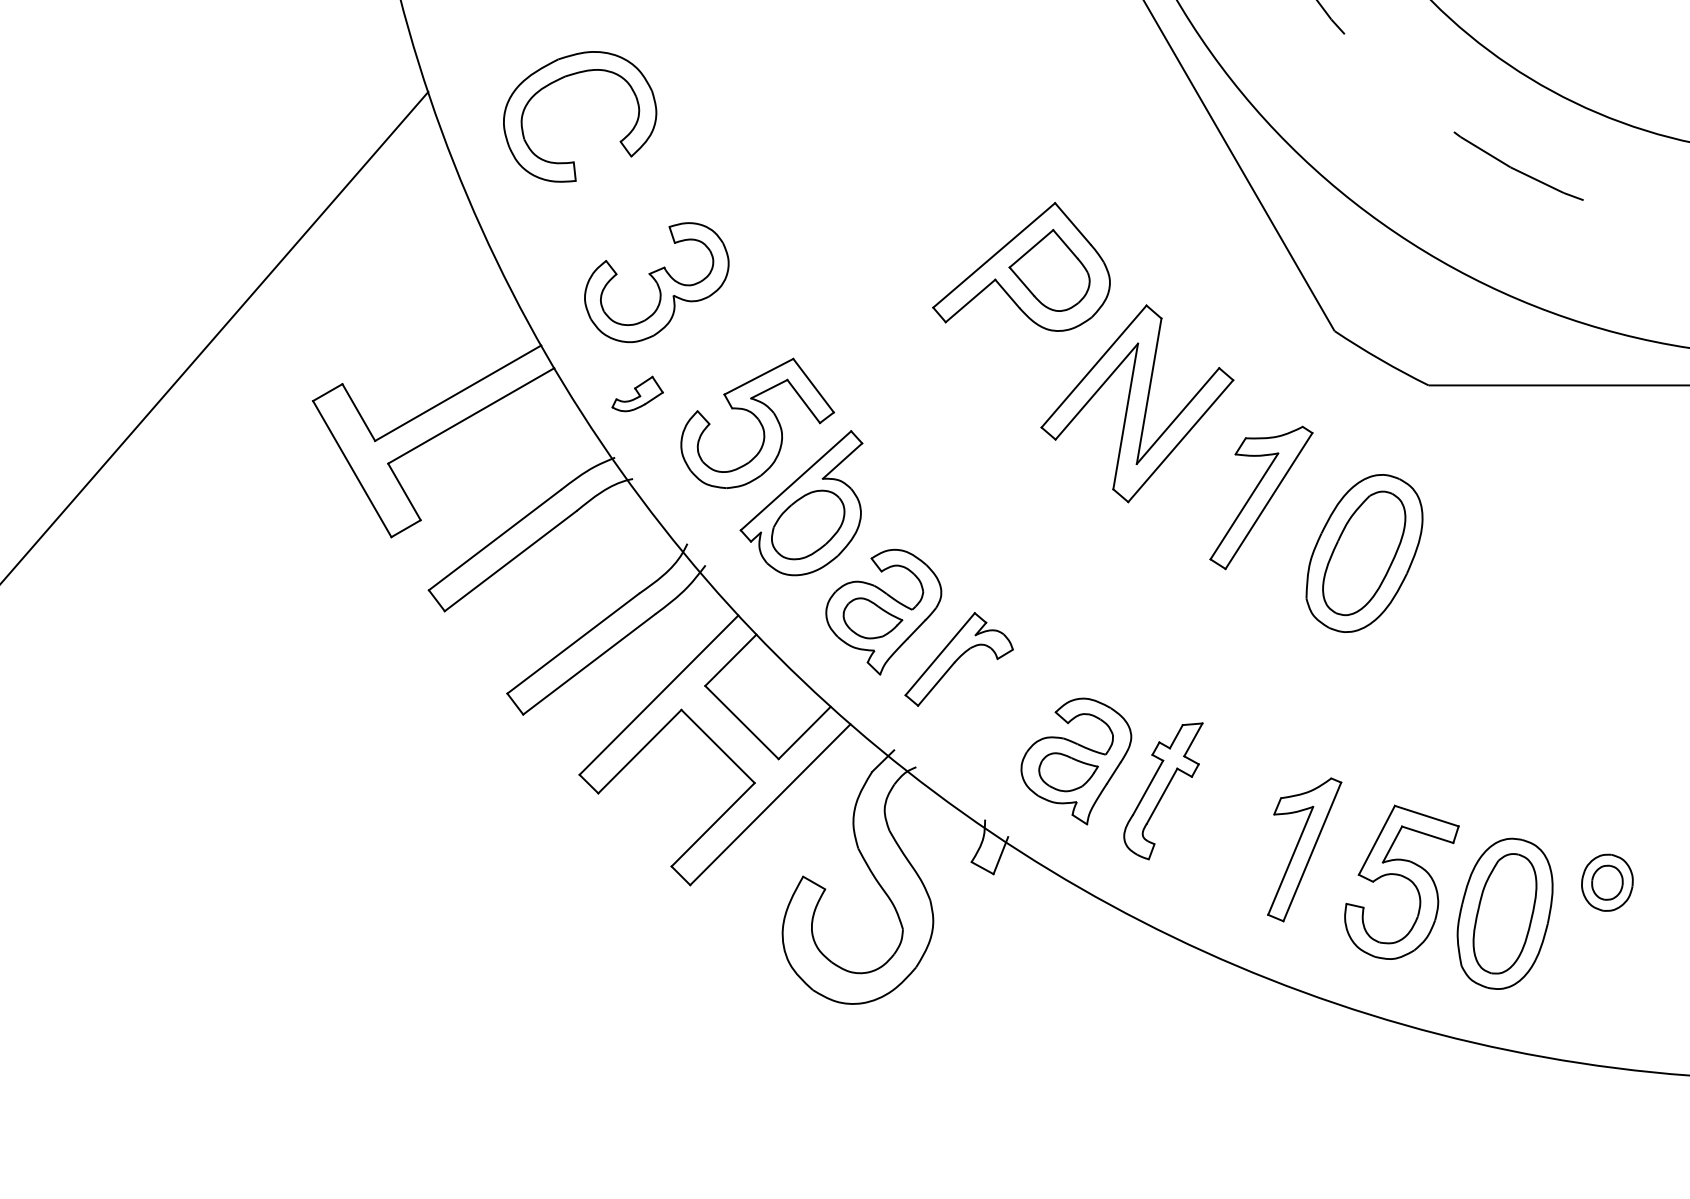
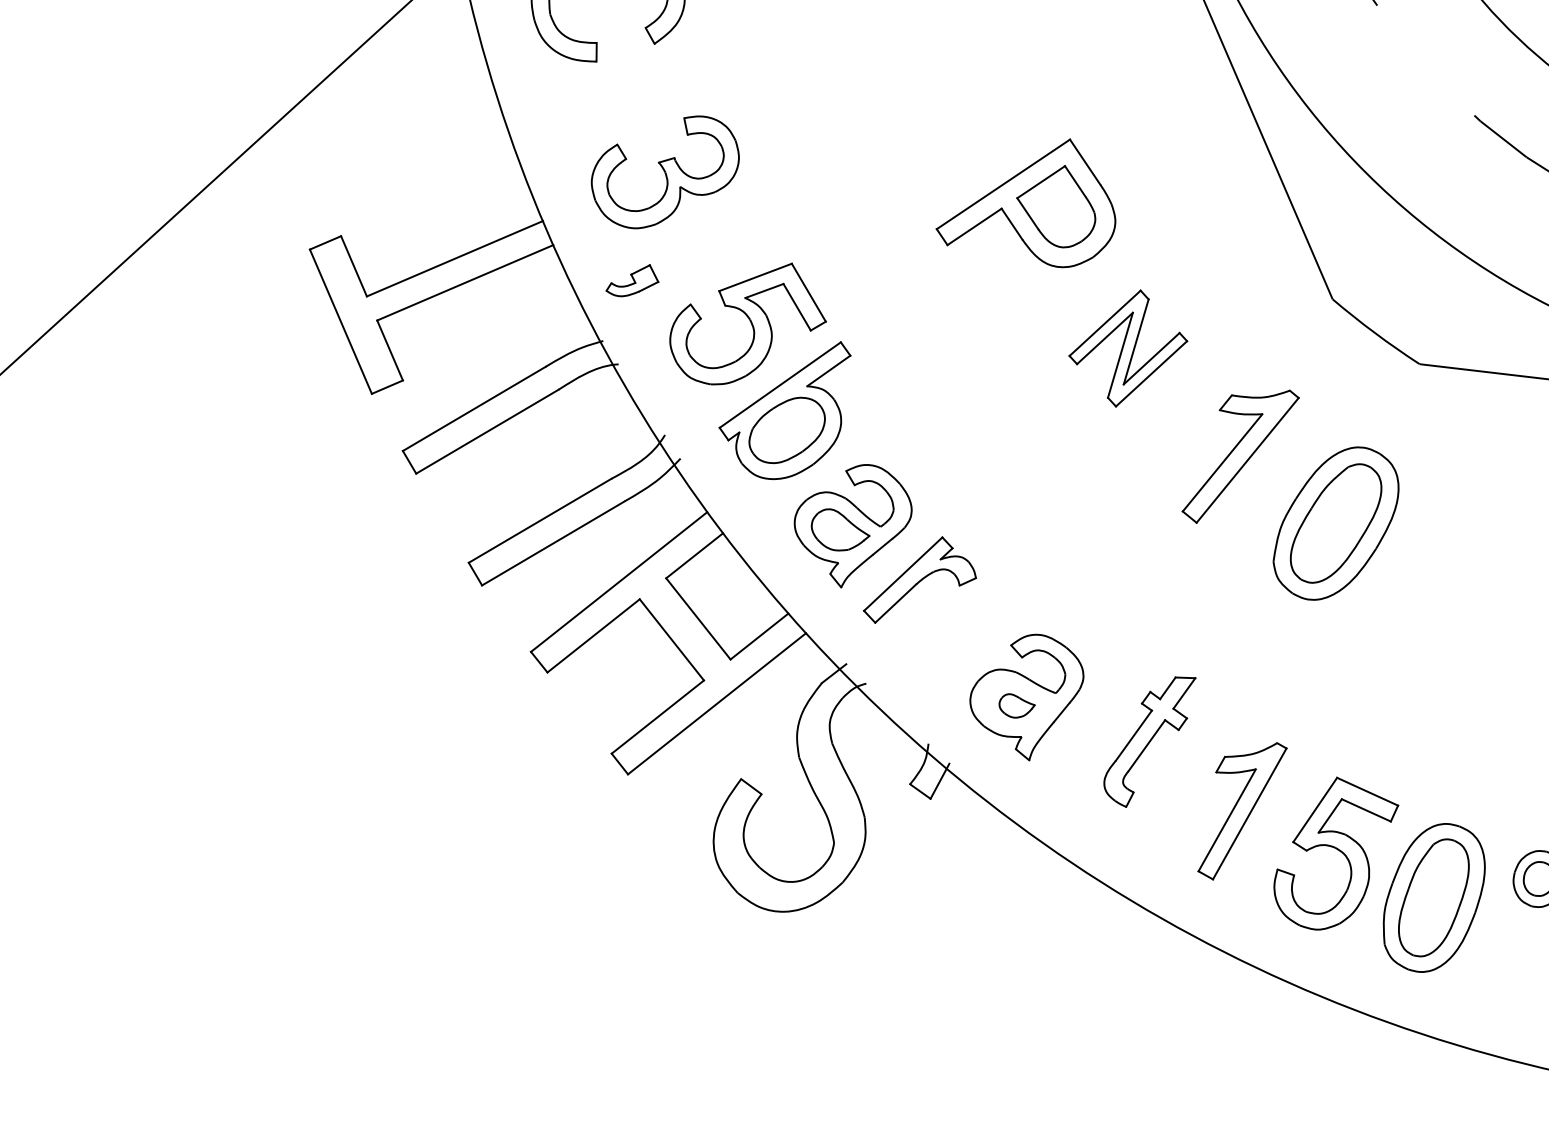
part: (1137, 403) -> (1128, 348), size x0.6
part: (1068, 772) -> (1016, 706), size x0.6
part: (1163, 791) -> (1148, 741), moved

